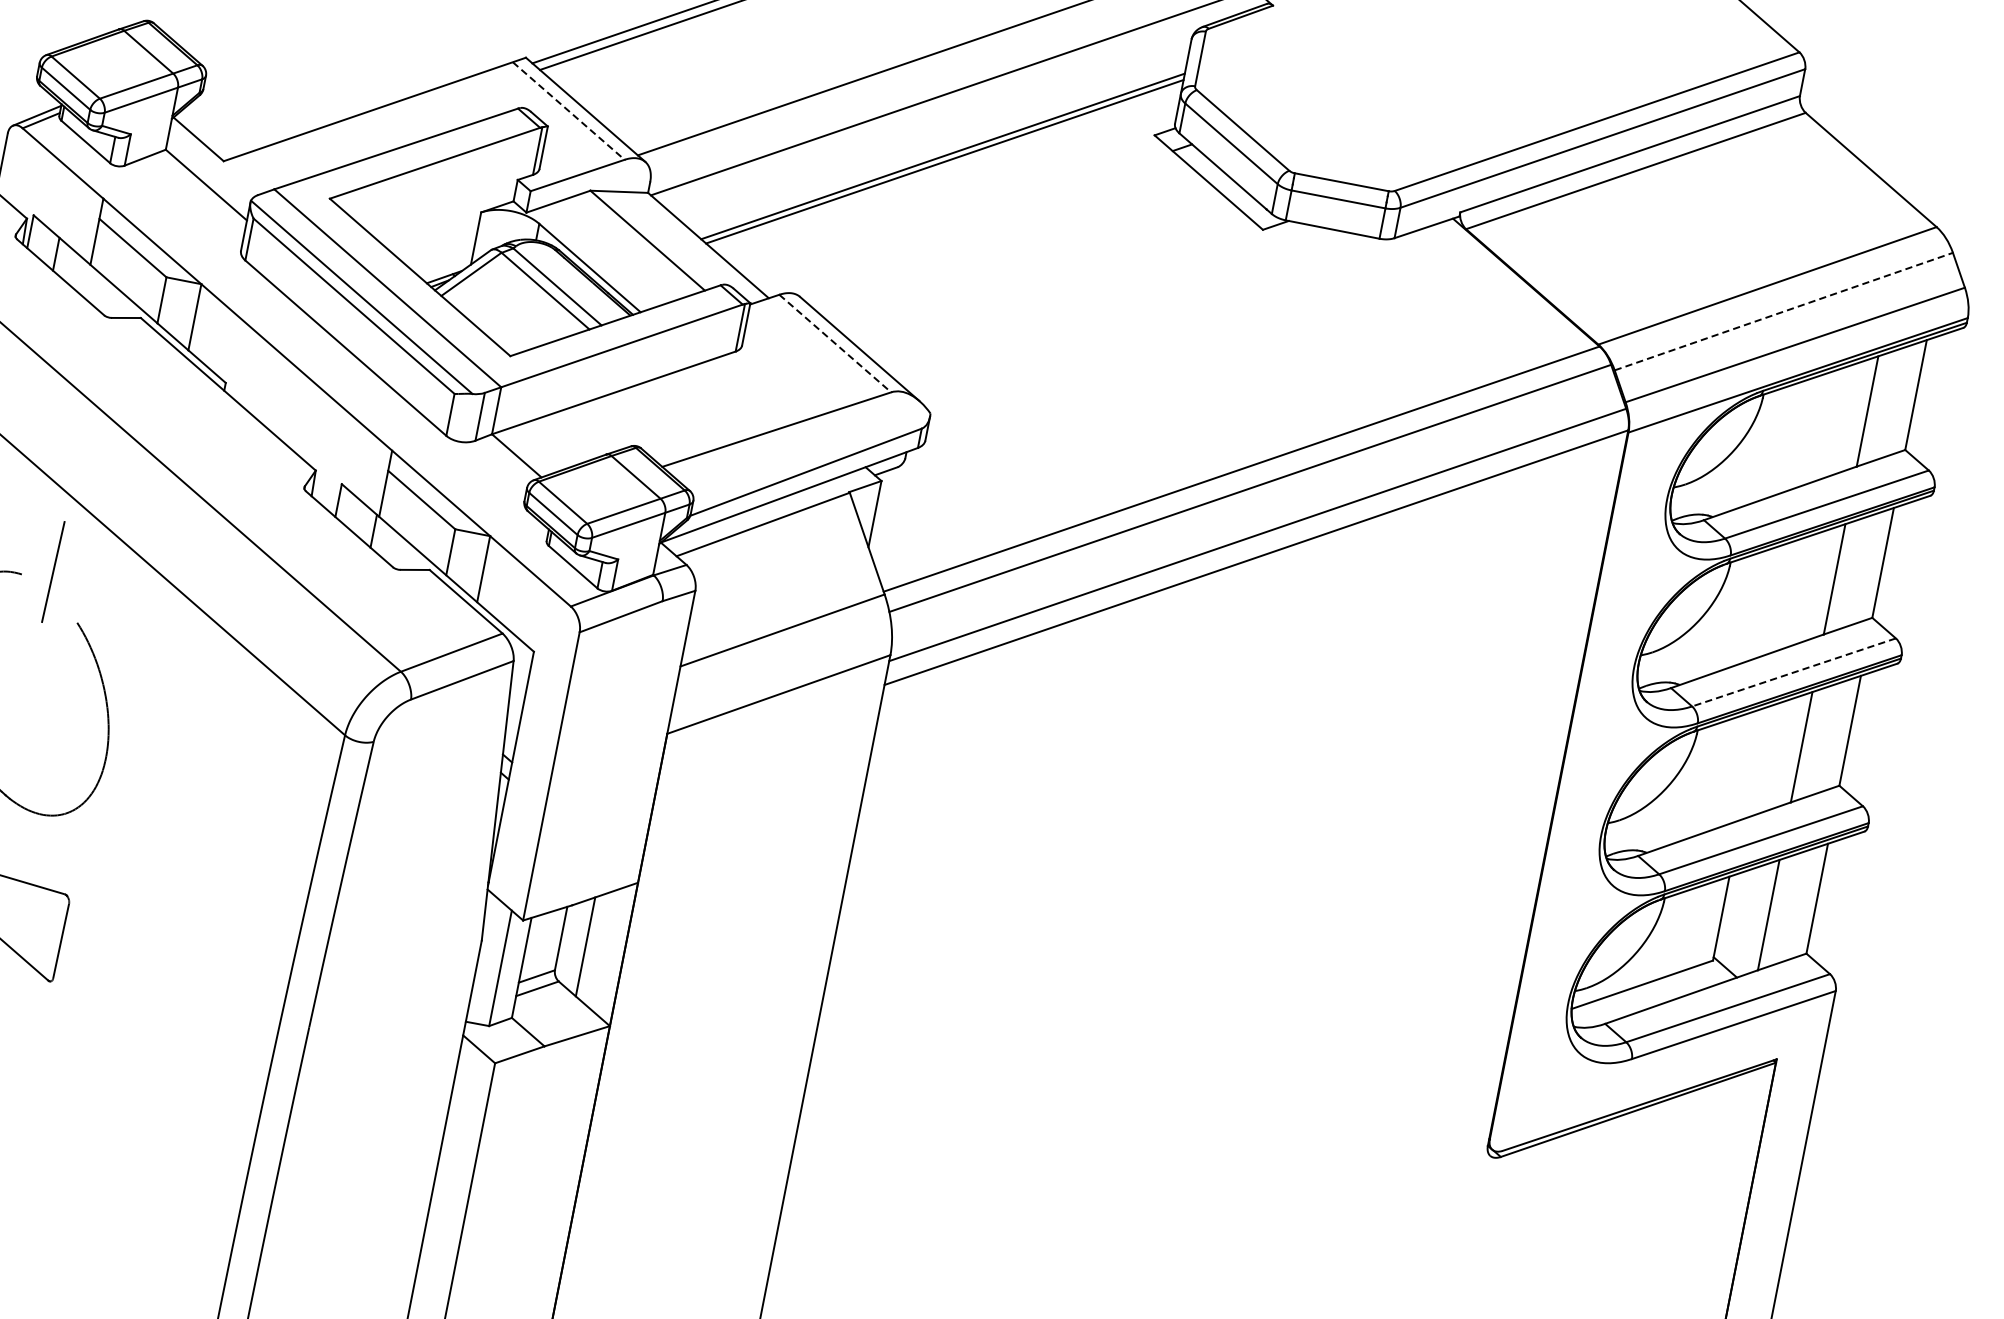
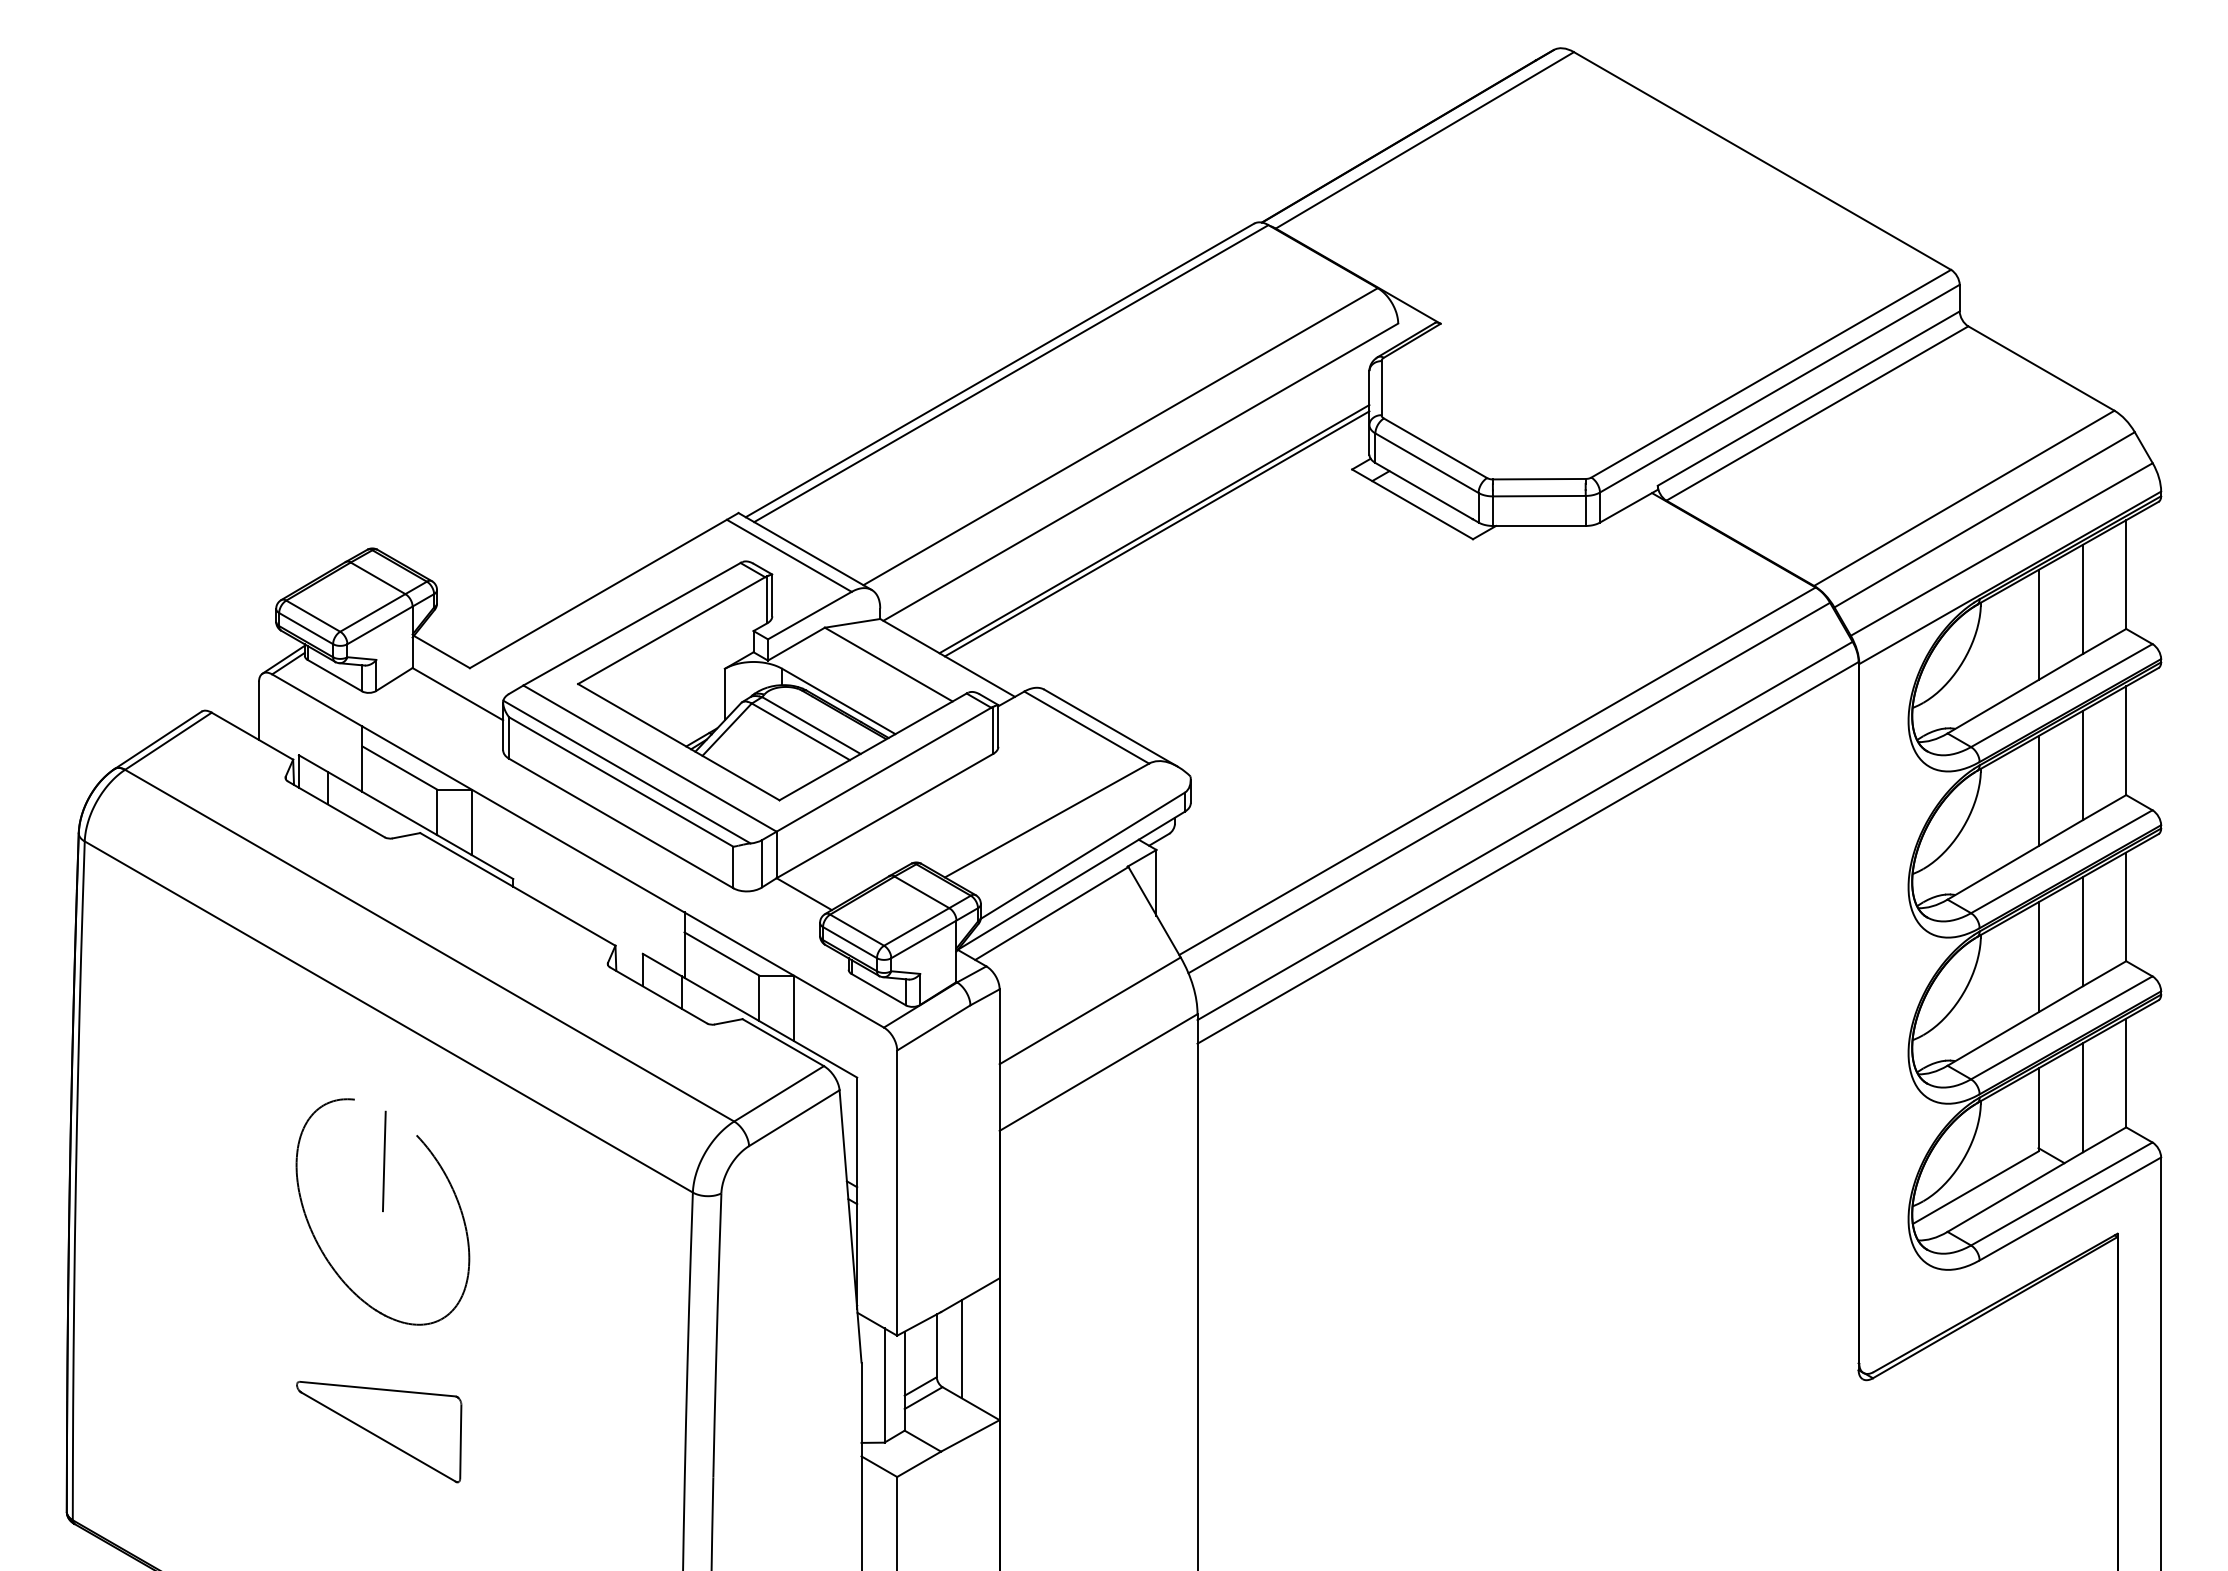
line: (568, 111) -> (789, 556), dashed -> solid
line: (1783, 311) -> (1984, 519), dashed -> solid
line: (836, 343) -> (1087, 727), dashed -> solid
line: (1817, 429) -> (2038, 625), added
line: (53, 572) -> (384, 1161), moved
line: (1784, 596) -> (2038, 791), added
line: (1793, 672) -> (2061, 861), dashed -> solid
line: (1751, 764) -> (2038, 957), added

